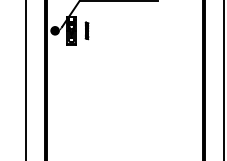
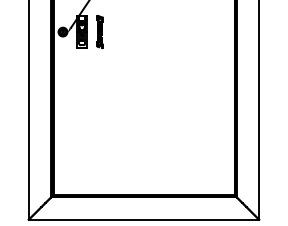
part: (86, 31) -> (99, 32), size x1.67

